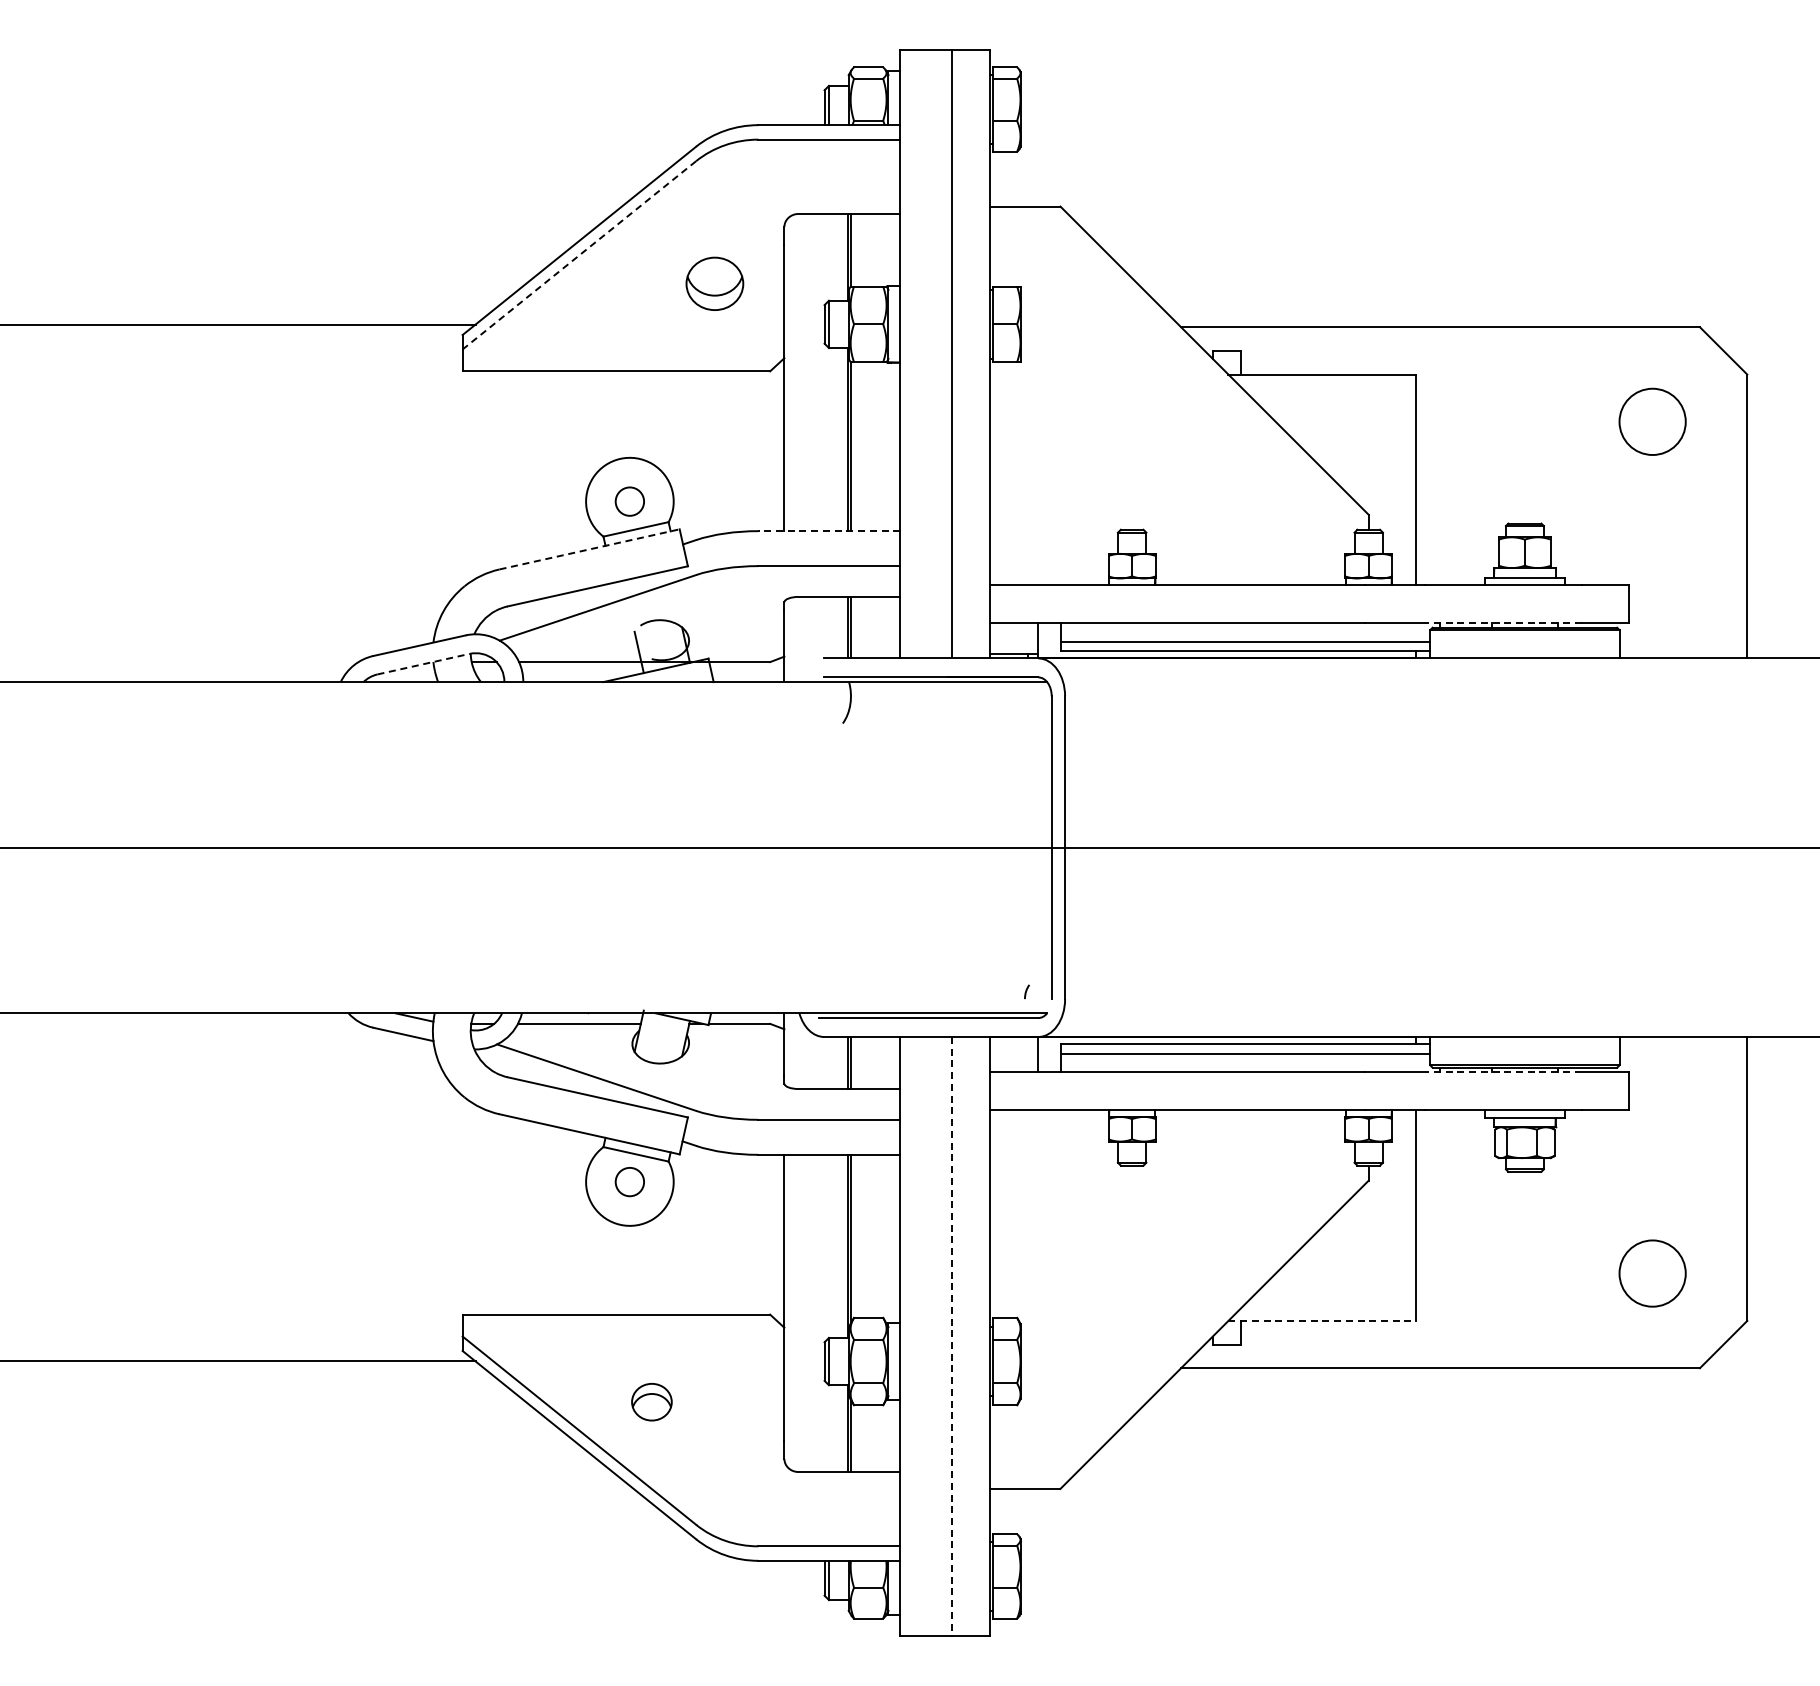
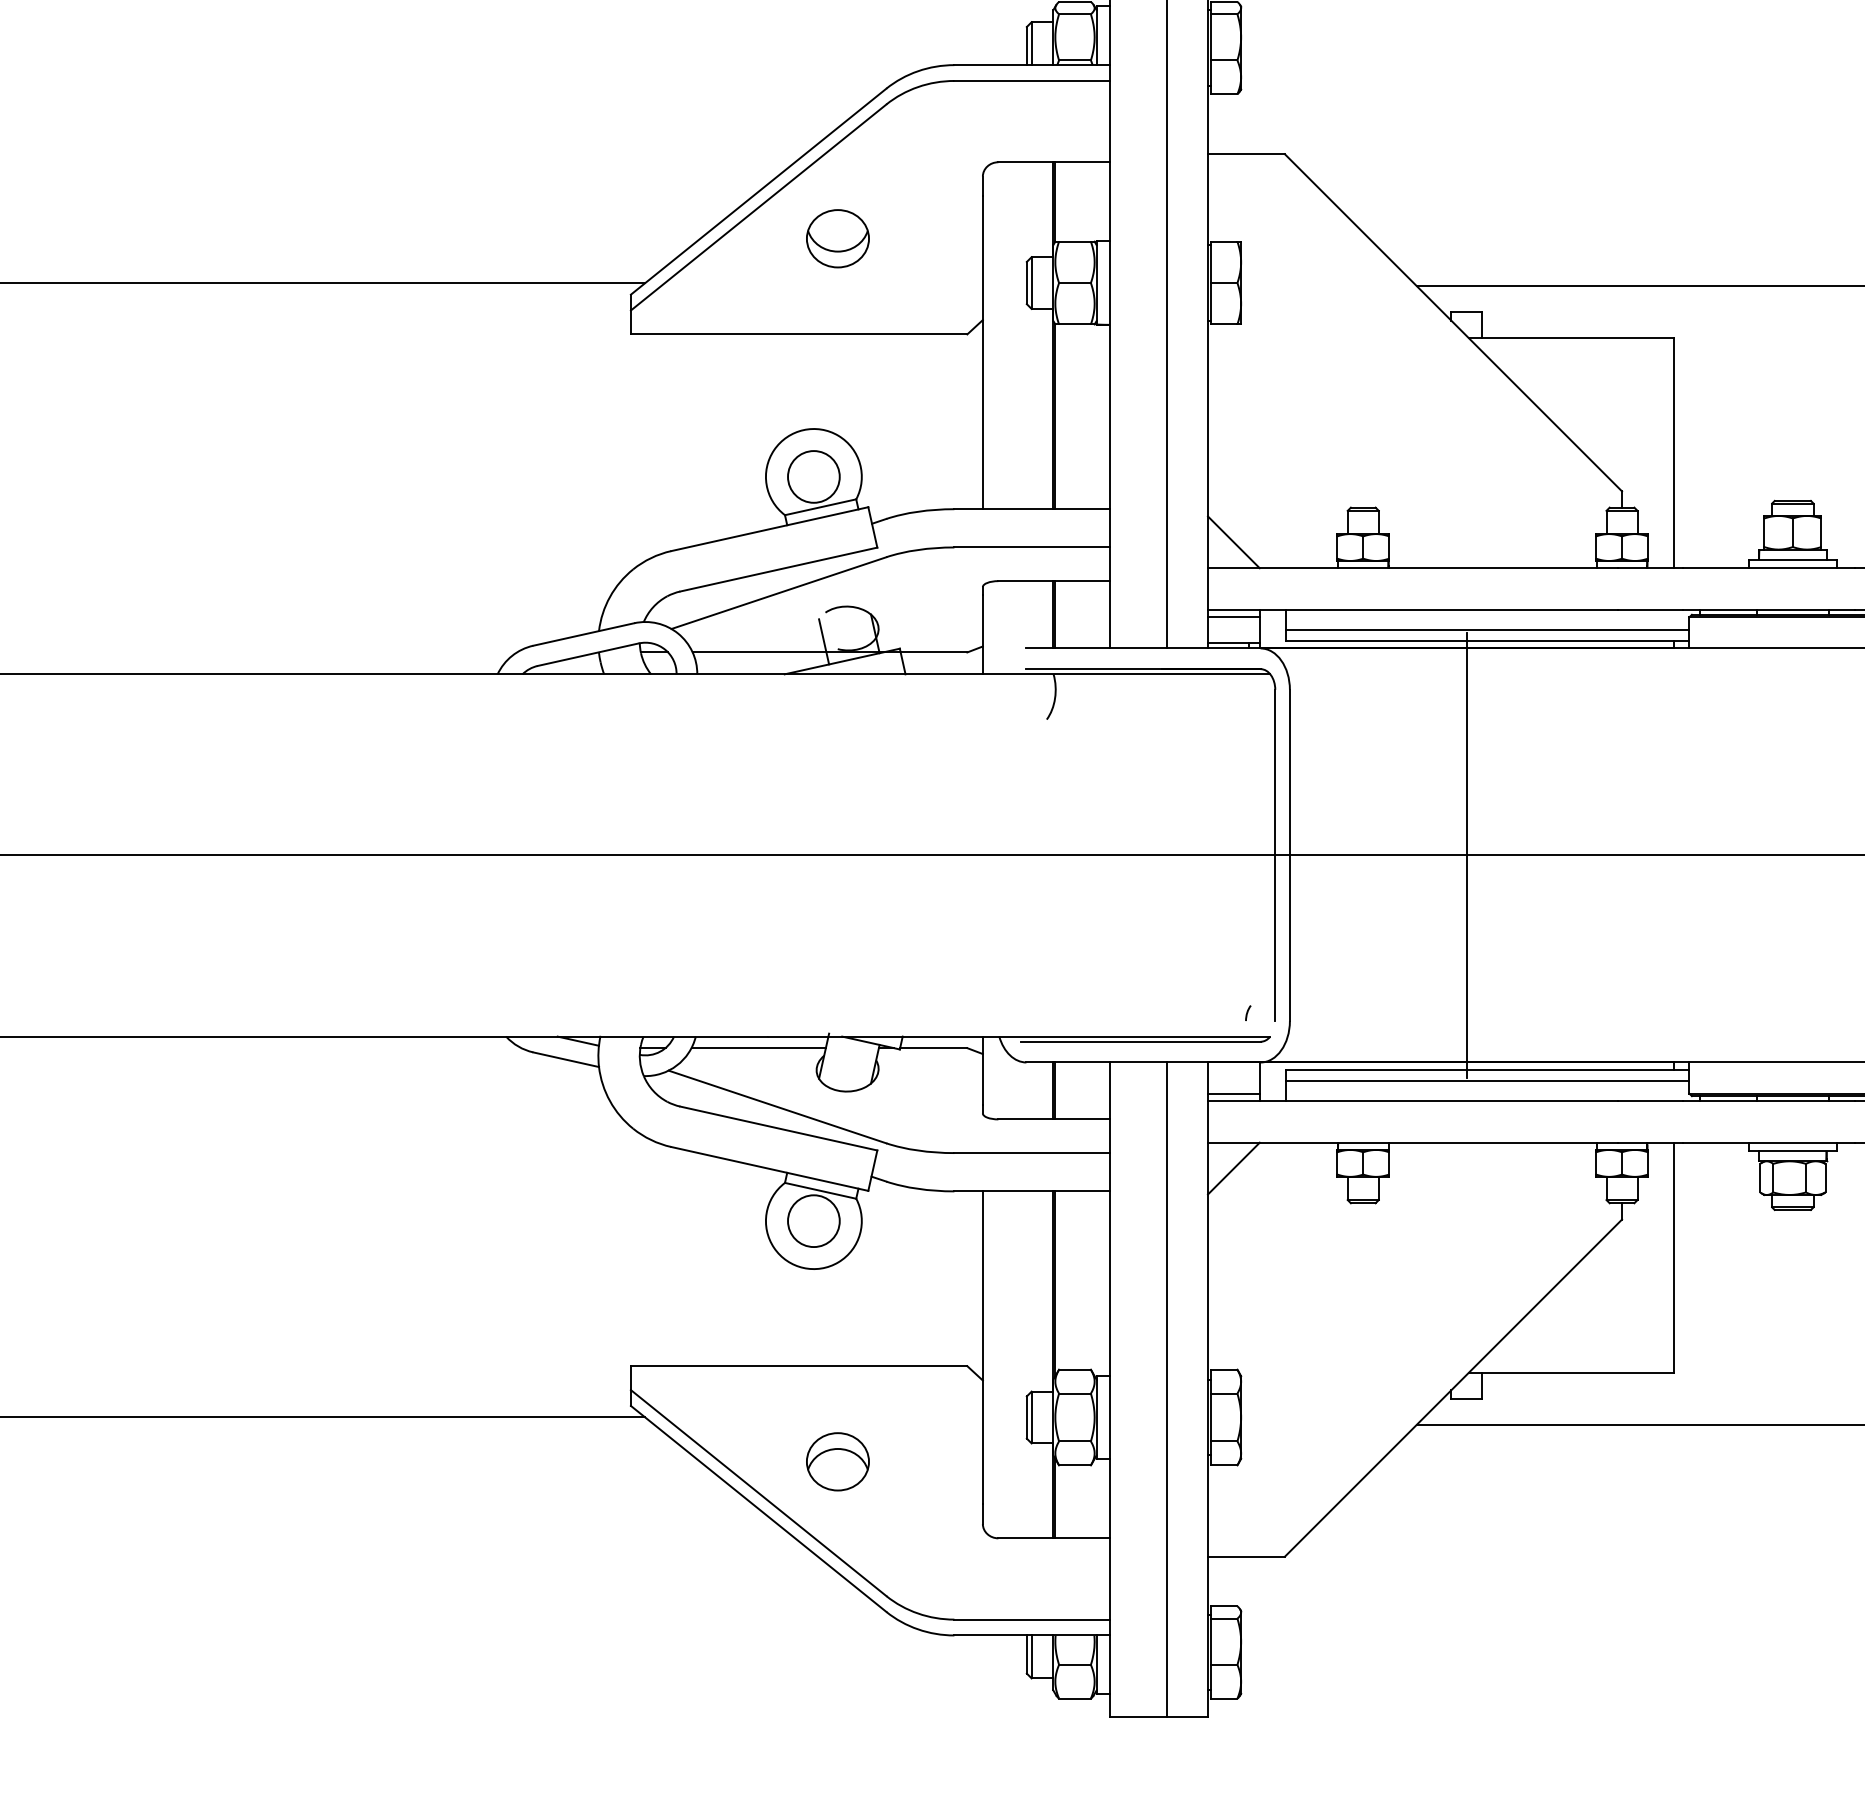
line: (579, 255) -> (758, 207), dashed -> solid
part: (714, 283) -> (837, 238), moved
circle: (629, 501) -> (813, 476), size x1.67
line: (829, 531) -> (1032, 509), dashed -> solid
line: (590, 549) -> (770, 529), dashed -> solid
line: (1013, 561) -> (1233, 542), added
line: (1503, 622) -> (1769, 609), dashed -> solid
line: (1013, 630) -> (1233, 617), added
line: (424, 664) -> (589, 655), dashed -> solid
line: (1226, 847) -> (1466, 855), added
line: (1013, 1065) -> (1233, 1093), added
line: (1503, 1072) -> (1769, 1101), dashed -> solid
line: (1013, 1133) -> (1233, 1168), added
circle: (629, 1181) -> (813, 1220), size x1.67
line: (1322, 1320) -> (1571, 1372), dashed -> solid
line: (952, 1336) -> (1166, 1390), dashed -> solid
part: (651, 1402) -> (837, 1462), size x1.43

